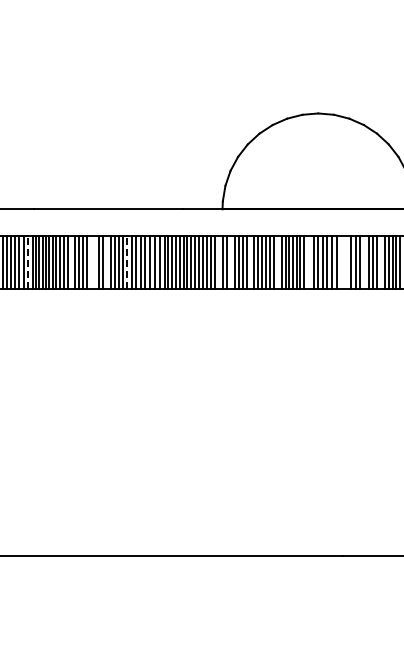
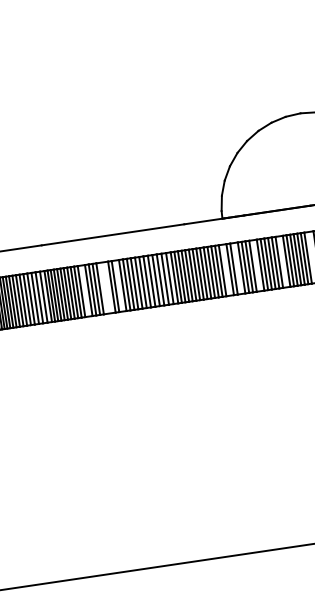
line: (28, 262) -> (44, 297), dashed -> solid
line: (127, 262) -> (138, 283), dashed -> solid

